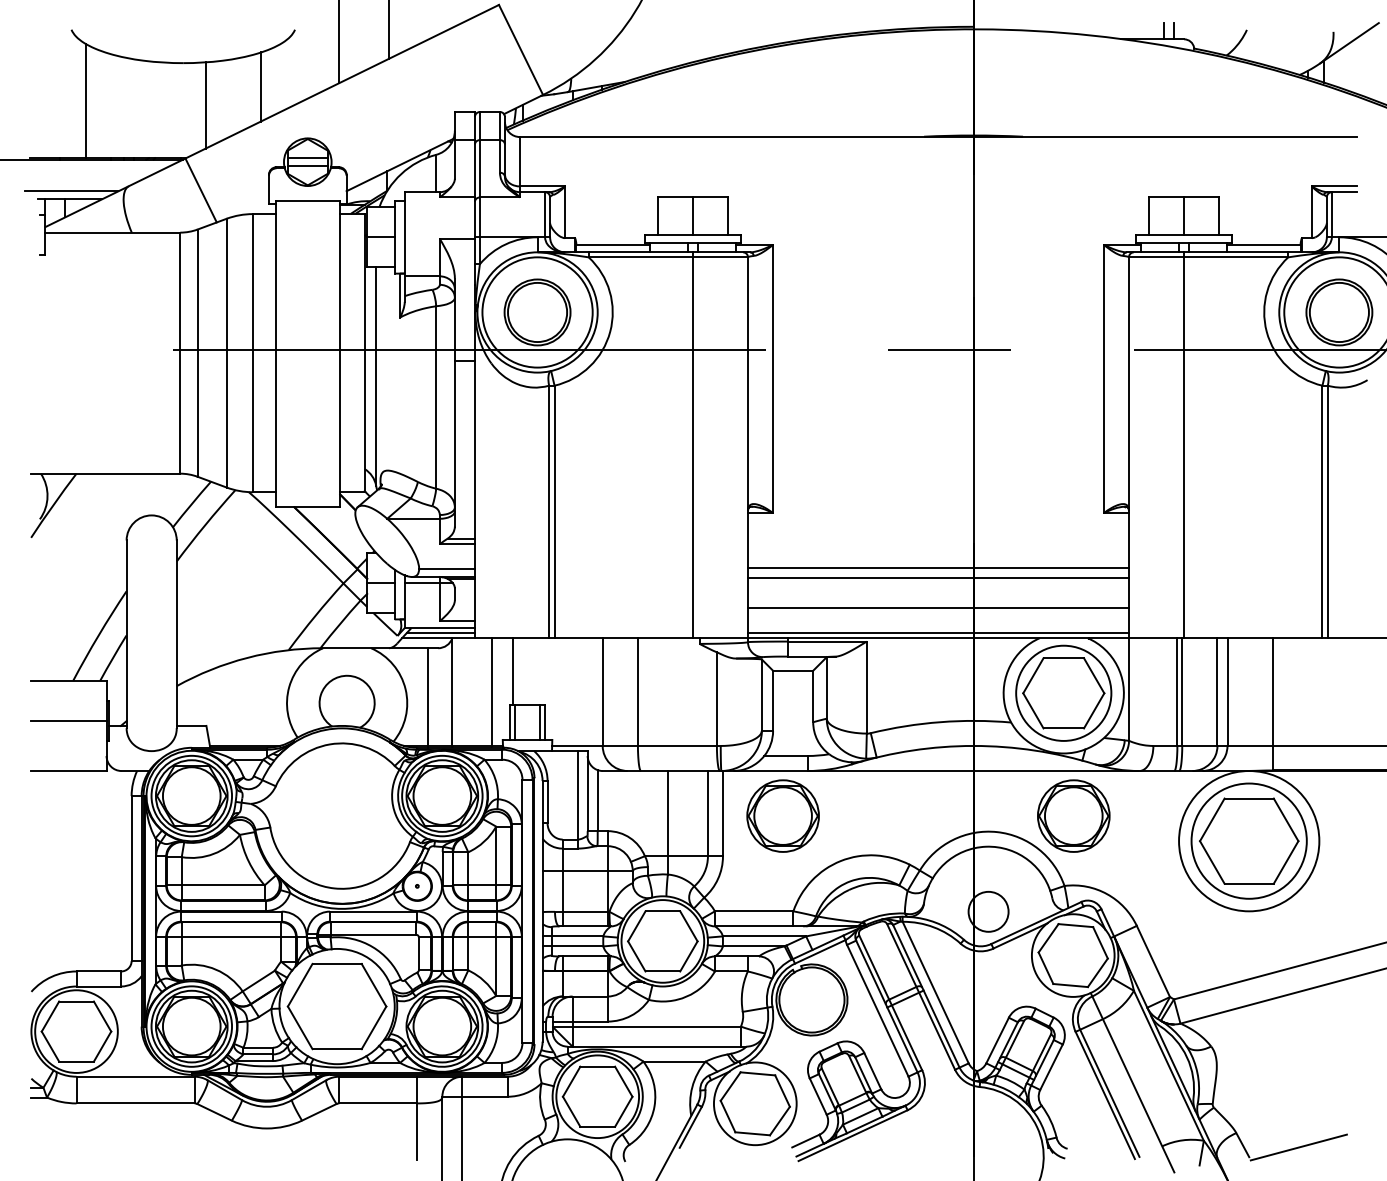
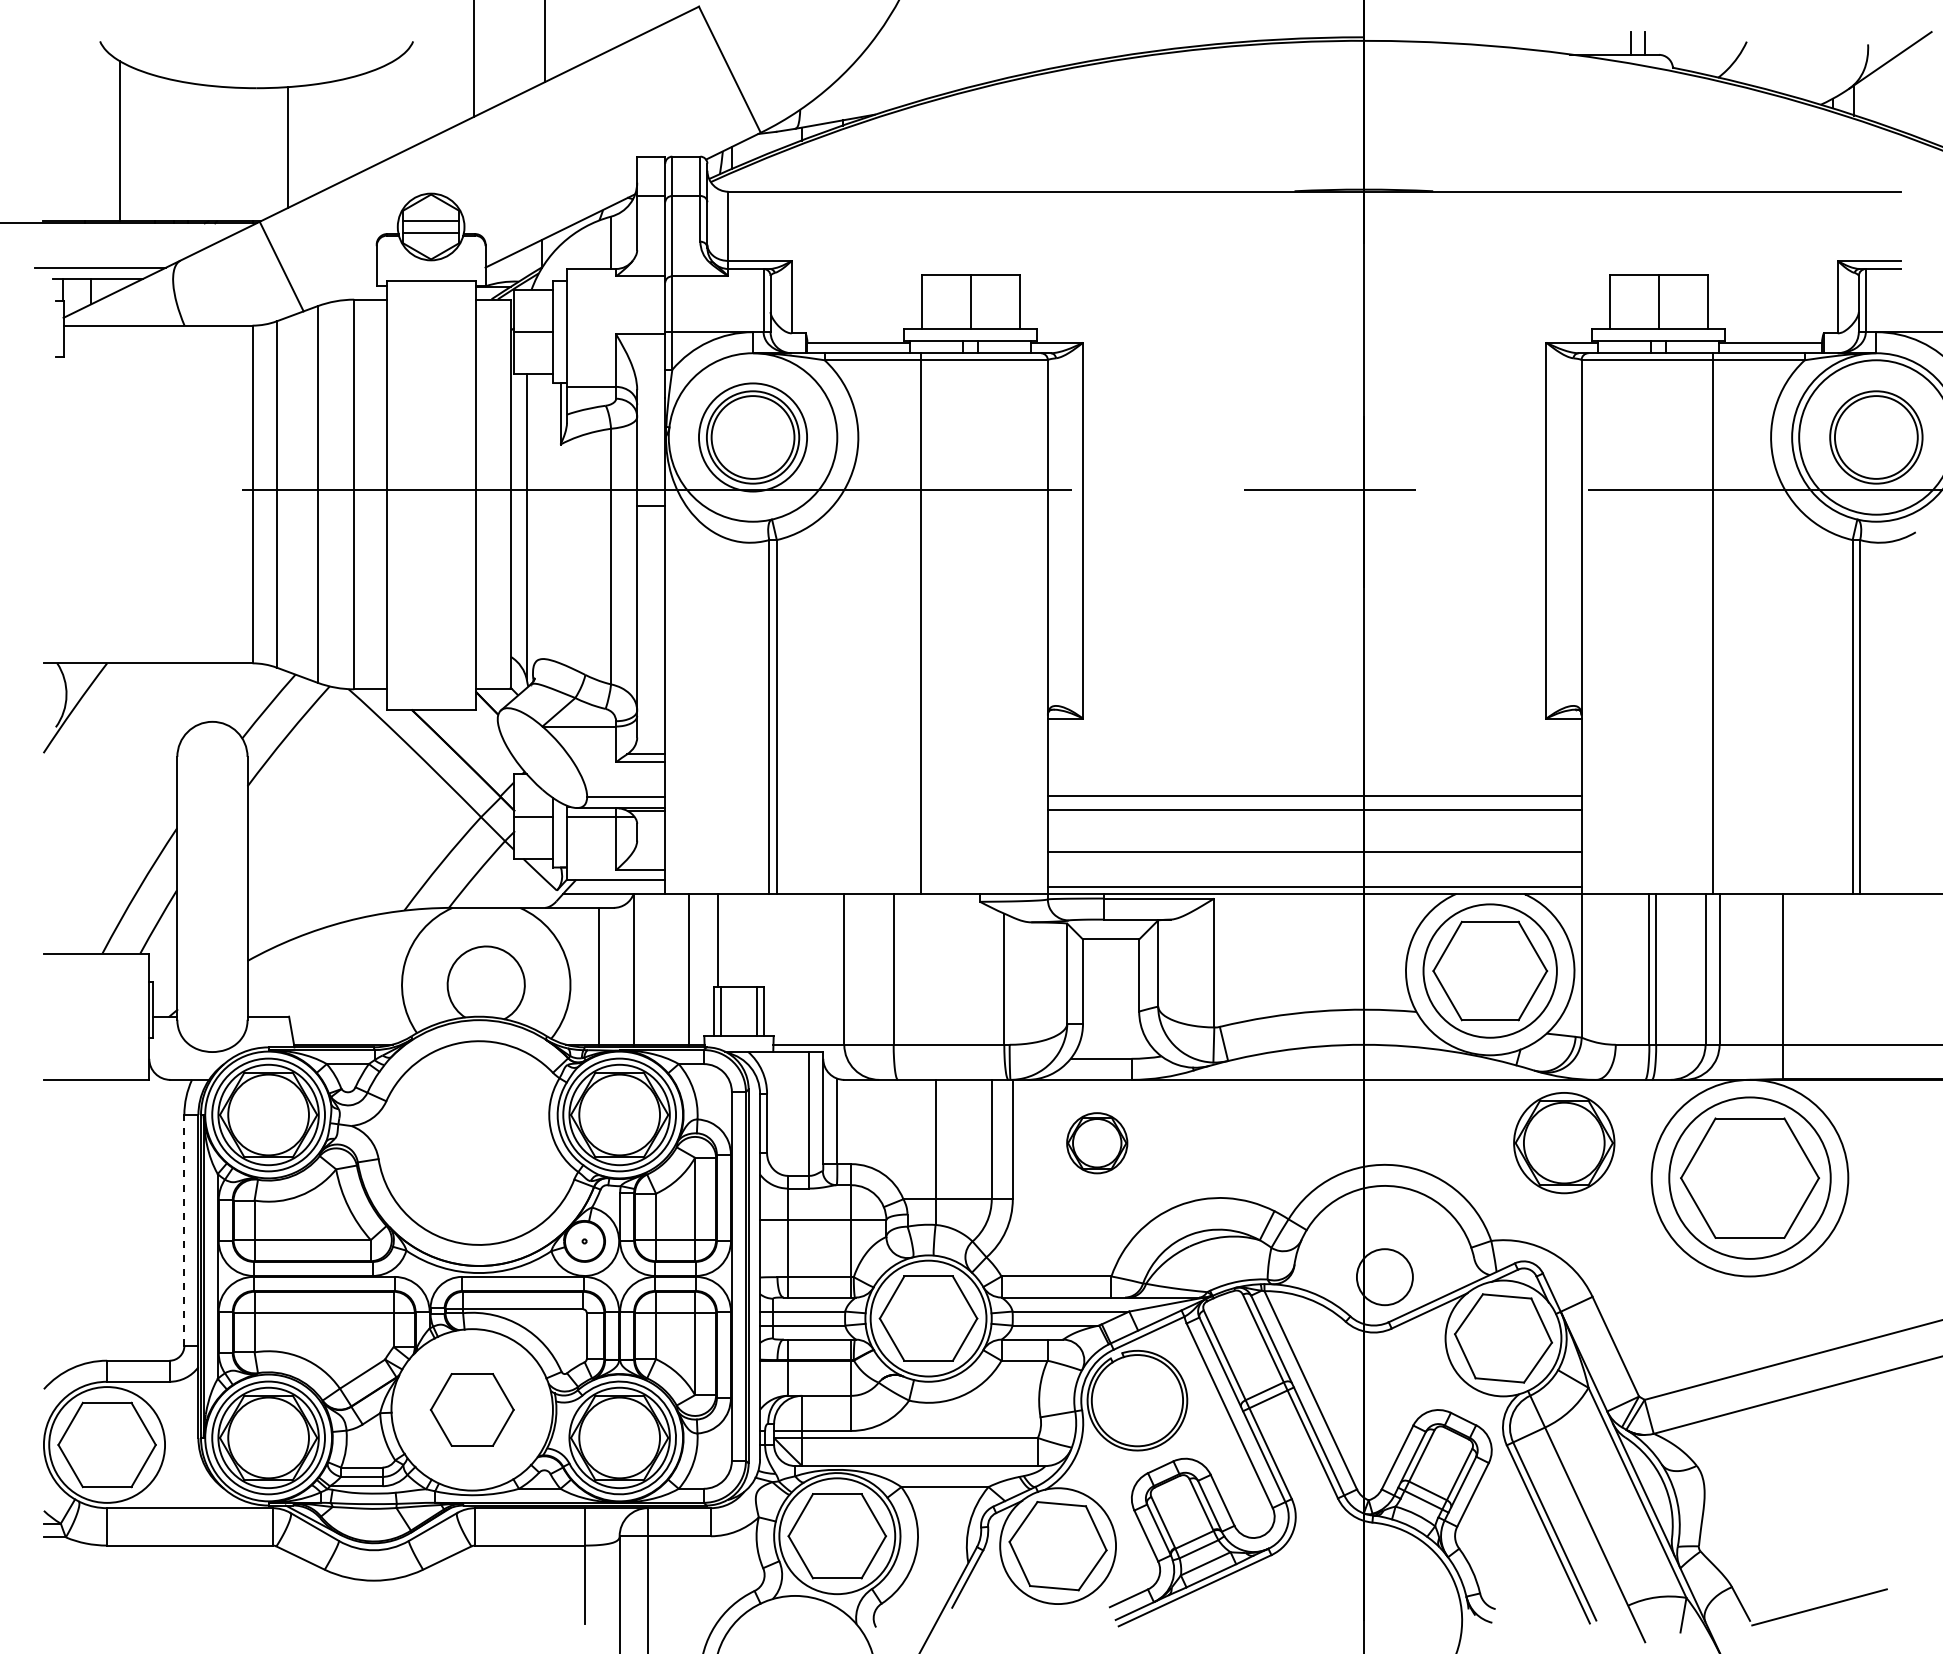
line: (260, 86) -> (365, 121), removed
circle: (537, 312) -> (752, 437), size x0.7
line: (692, 445) -> (920, 623), moved
line: (1183, 445) -> (1712, 623), moved
line: (440, 632) -> (617, 886), removed
line: (68, 720) -> (96, 1009), removed
part: (783, 816) -> (1097, 1143), size x0.6
part: (1073, 816) -> (1564, 1143), moved
line: (131, 877) -> (184, 1229), solid -> dashed
part: (337, 1006) -> (472, 1409), size x0.6

